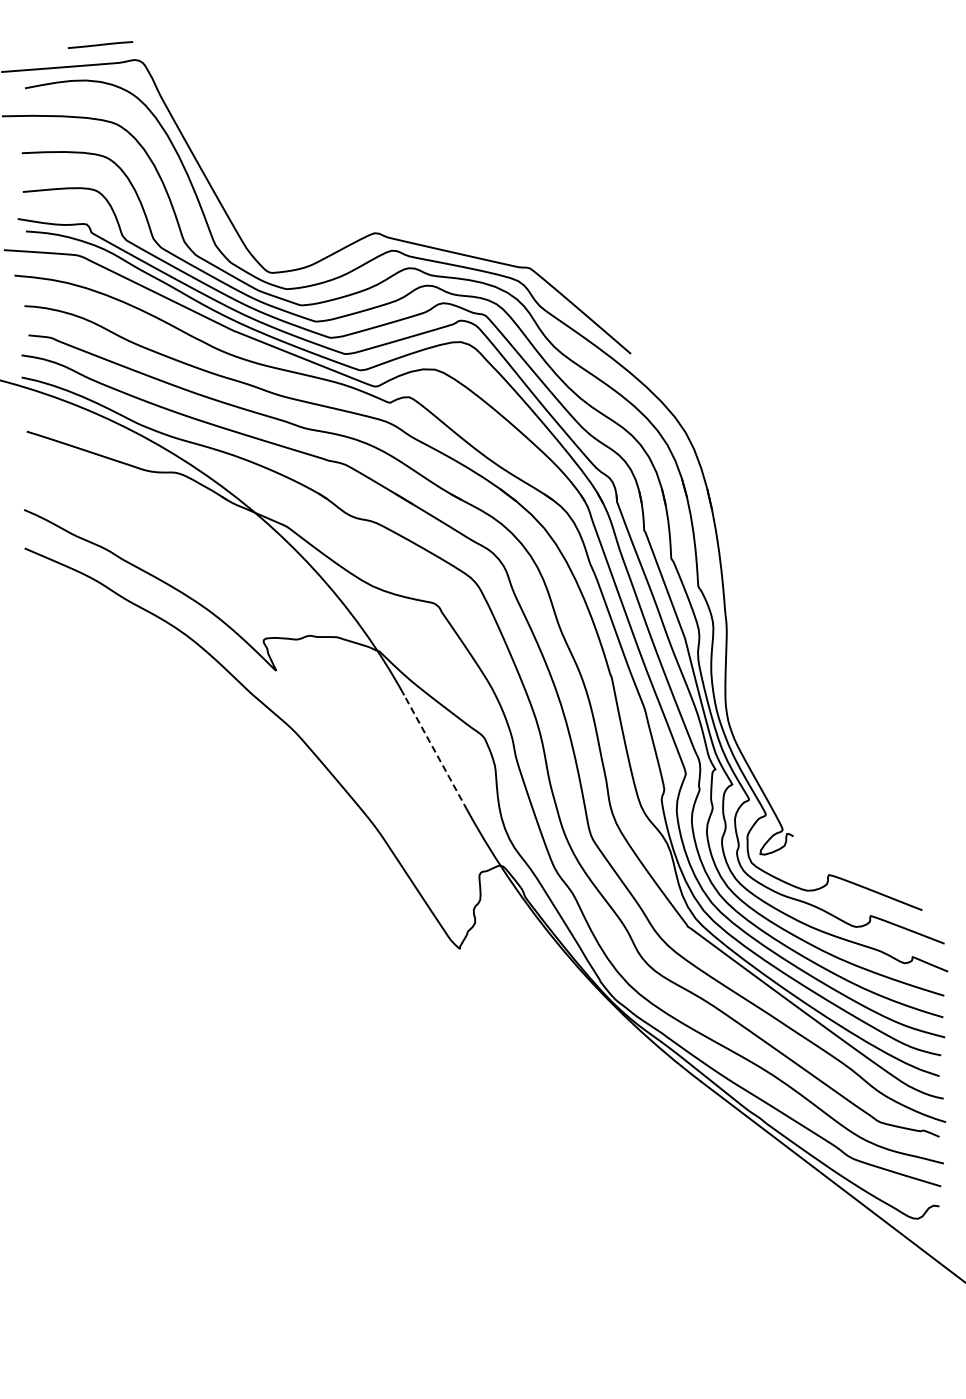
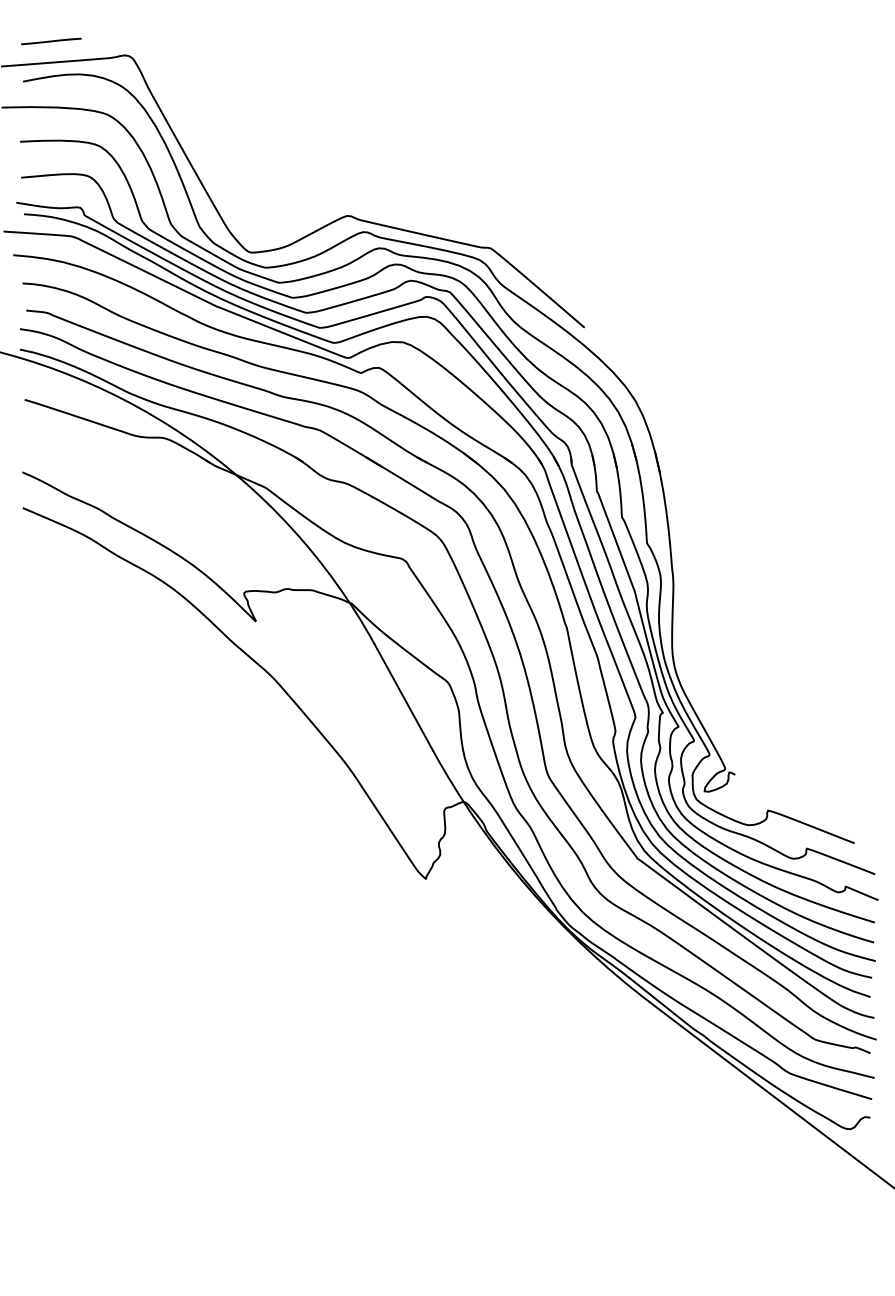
line: (100, 44) -> (51, 41), moved
line: (435, 752) -> (403, 697), dashed -> solid

